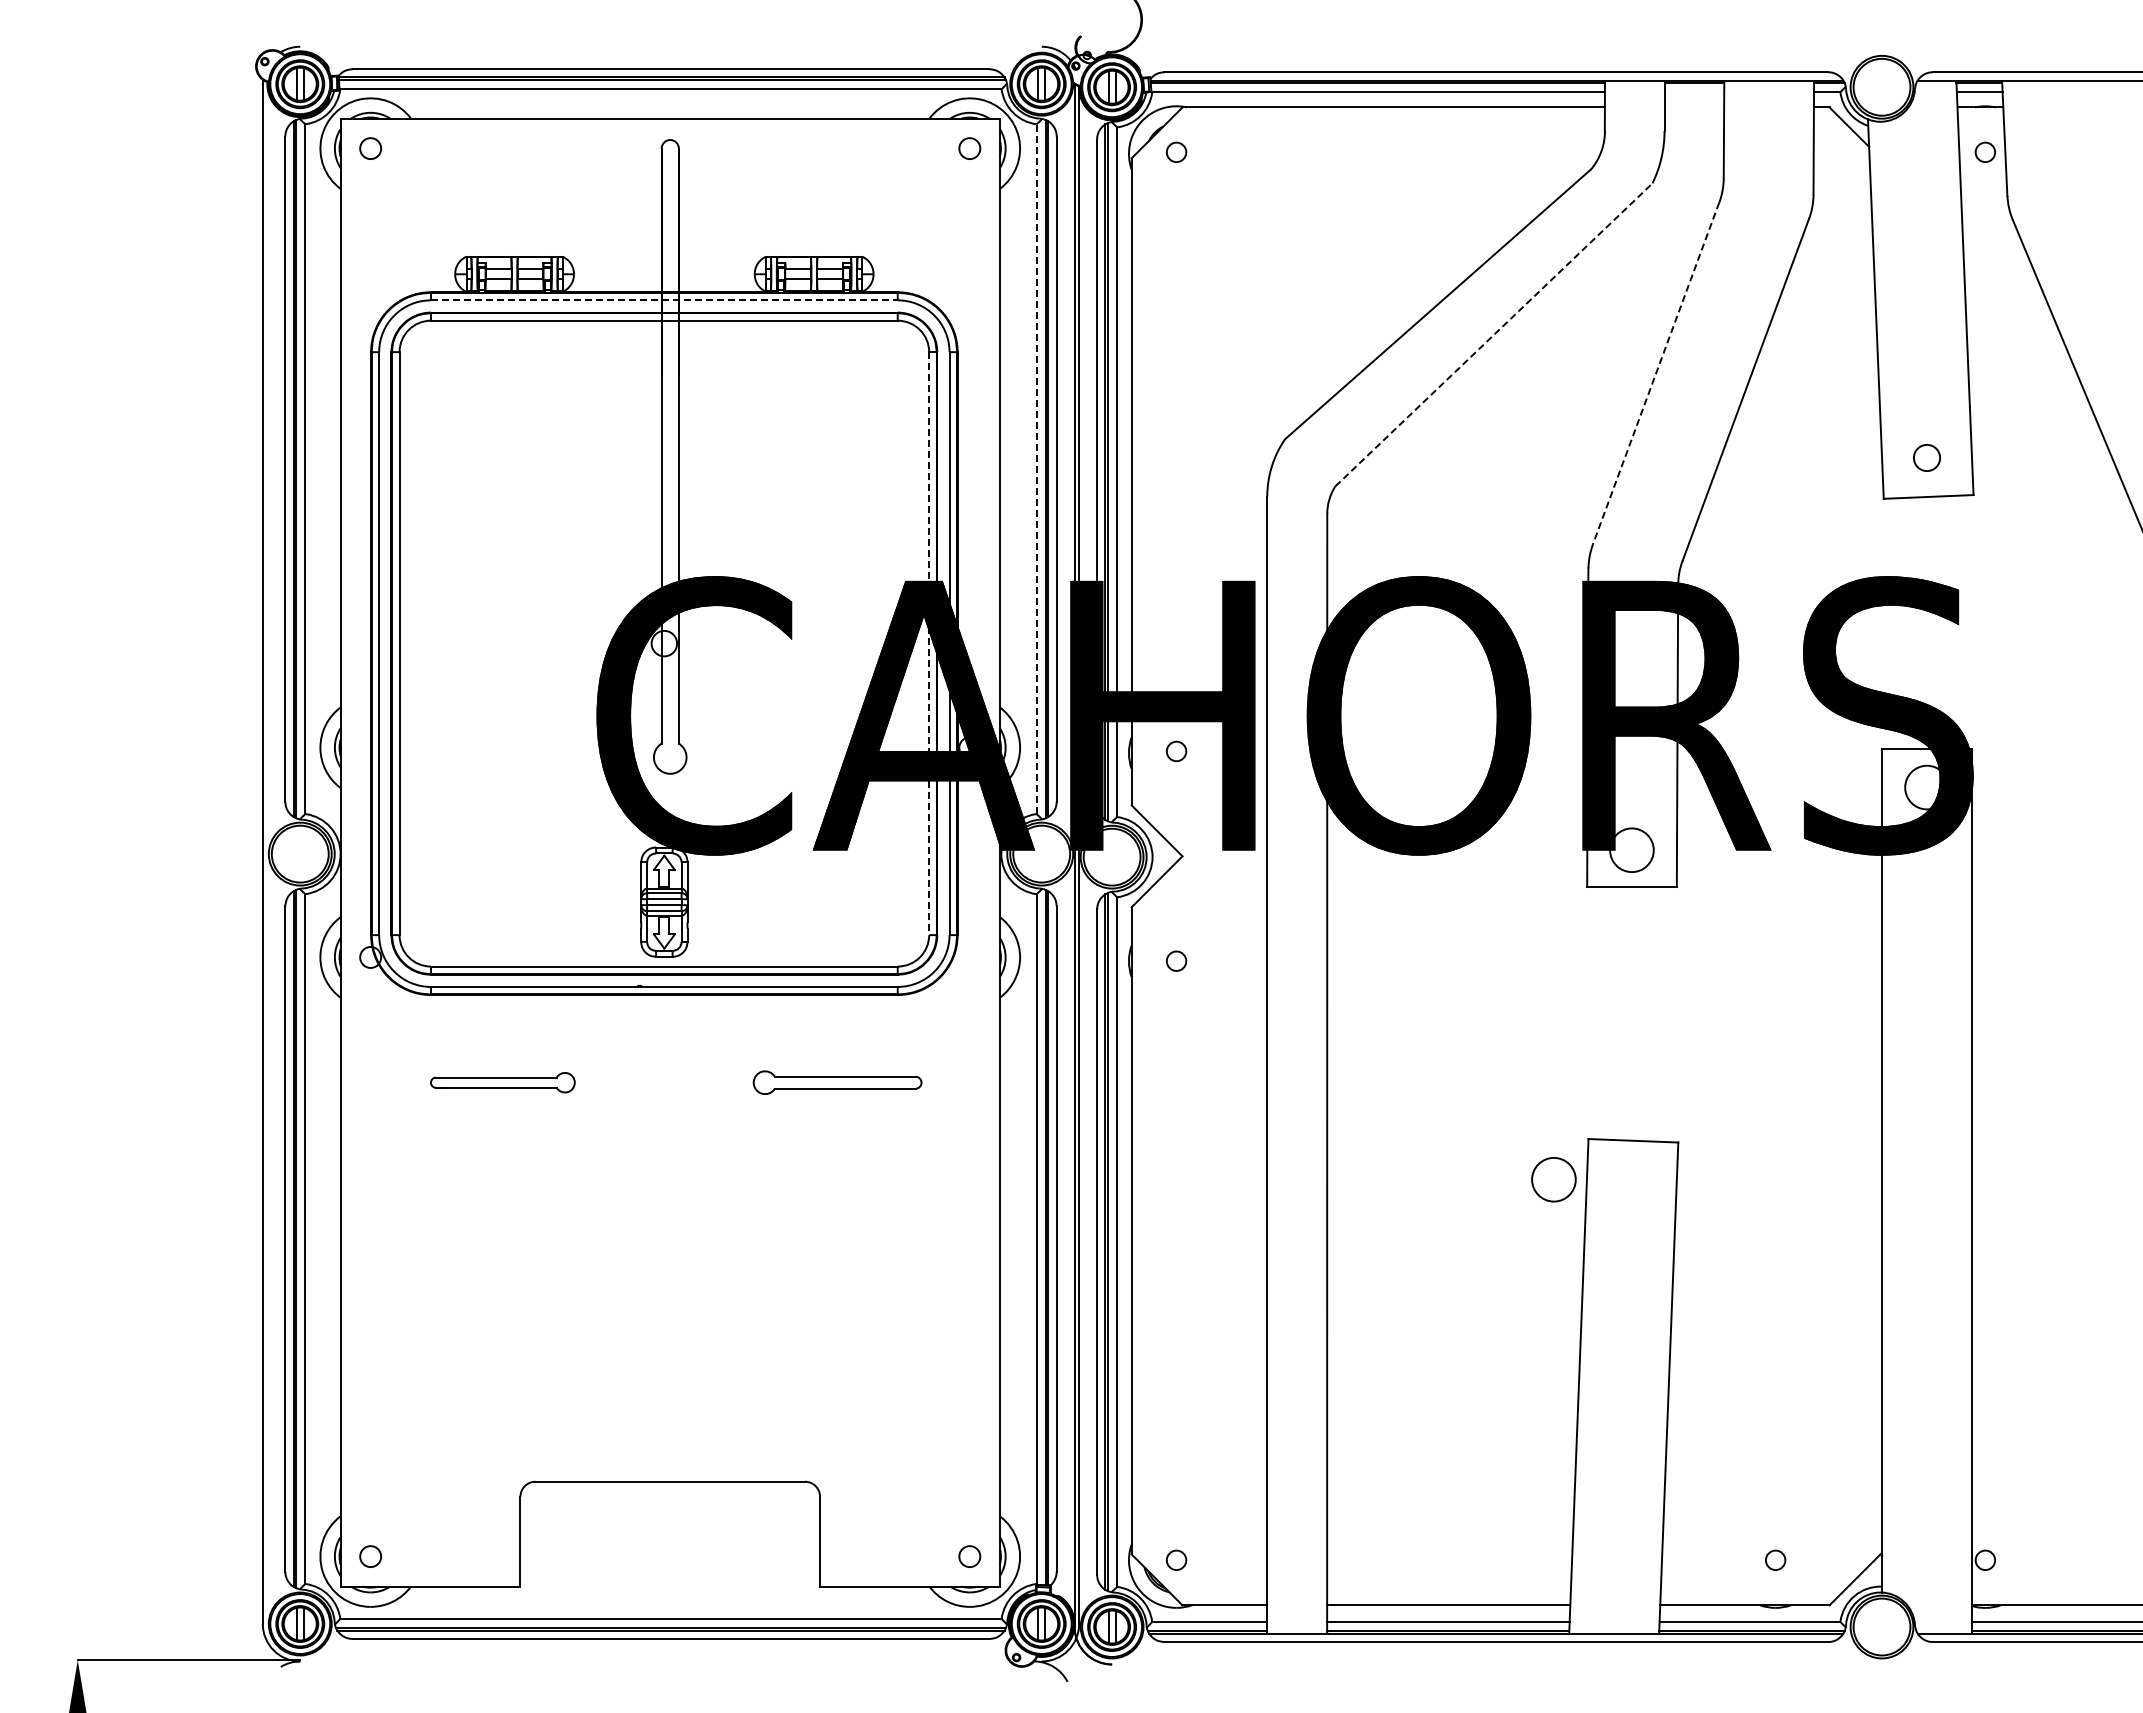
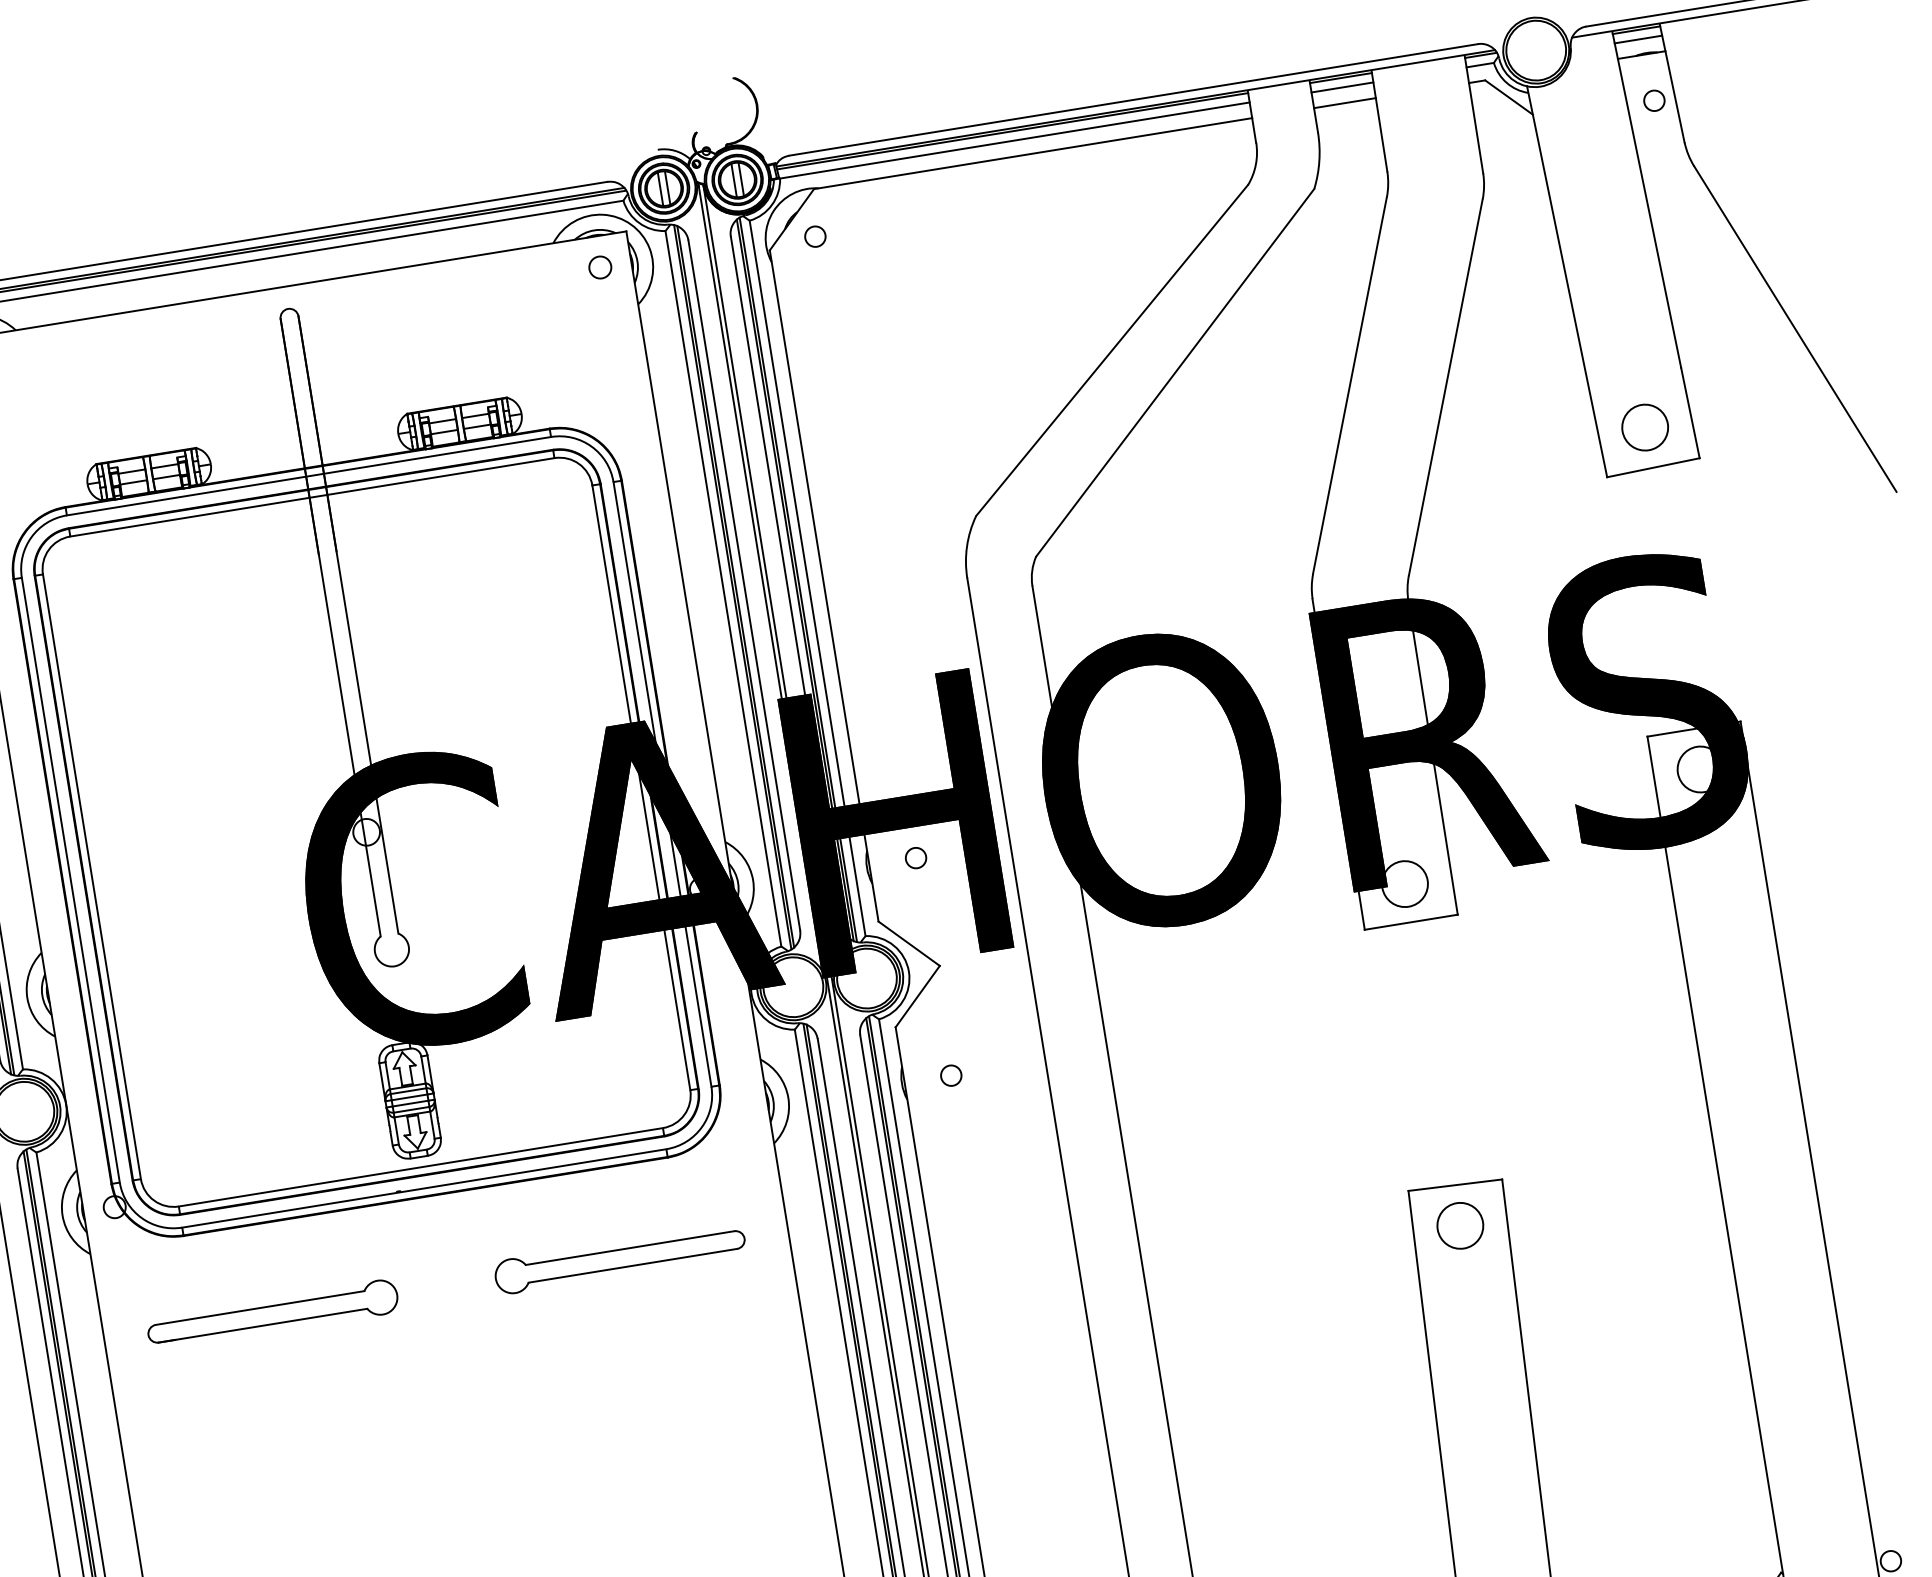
line: (1694, 92) -> (1342, 87), added
line: (1694, 107) -> (1345, 103), added
line: (664, 300) -> (309, 476), dashed -> solid
line: (1494, 334) -> (1175, 372), dashed -> solid
line: (1656, 373) -> (1350, 385), dashed -> solid
circle: (1926, 457) -> (1644, 427), size x1.67
line: (1036, 469) -> (723, 589), dashed -> solid
line: (929, 644) -> (641, 788), dashed -> solid
part: (502, 1082) -> (272, 1314), size x1.67
part: (837, 1082) -> (619, 1258), size x1.43
circle: (1553, 1179) -> (1459, 1225), moved

